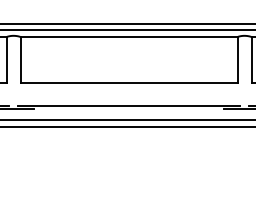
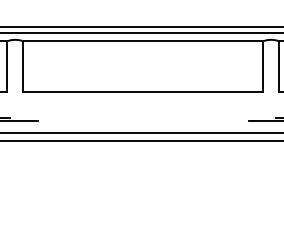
line: (128, 106) -> (142, 118), removed

